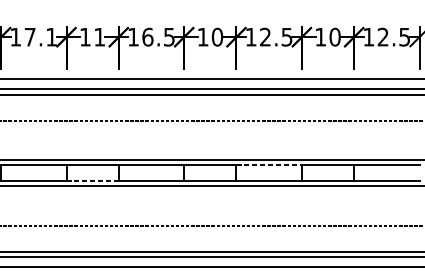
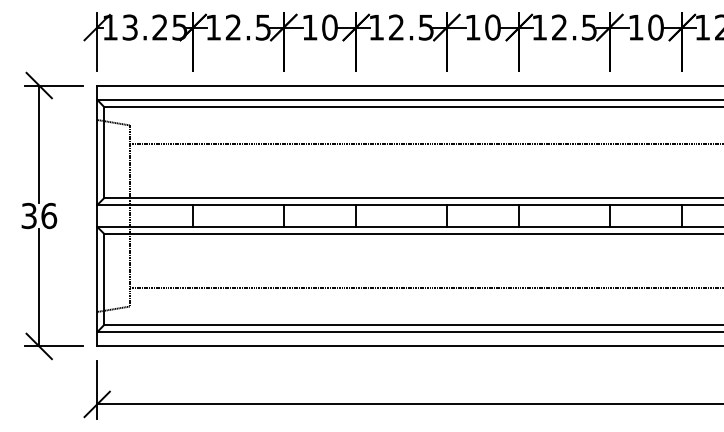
text: (40, 37) -> (247, 27), 17.1 -> 12.5
text: (99, 37) -> (329, 27), 11 -> 10
text: (147, 37) -> (396, 27), 16.5 -> 12.5
line: (269, 165) -> (565, 205), dashed -> solid
line: (92, 180) -> (320, 226), dashed -> solid

